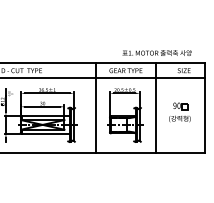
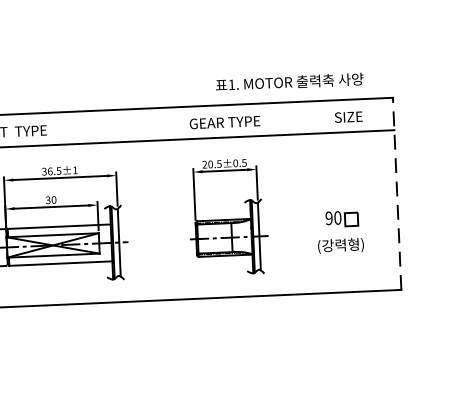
line: (96, 107) -> (165, 203), removed
line: (156, 107) -> (293, 197), removed
line: (205, 107) -> (397, 193), solid -> dashed
part: (179, 112) -> (339, 232), moved

